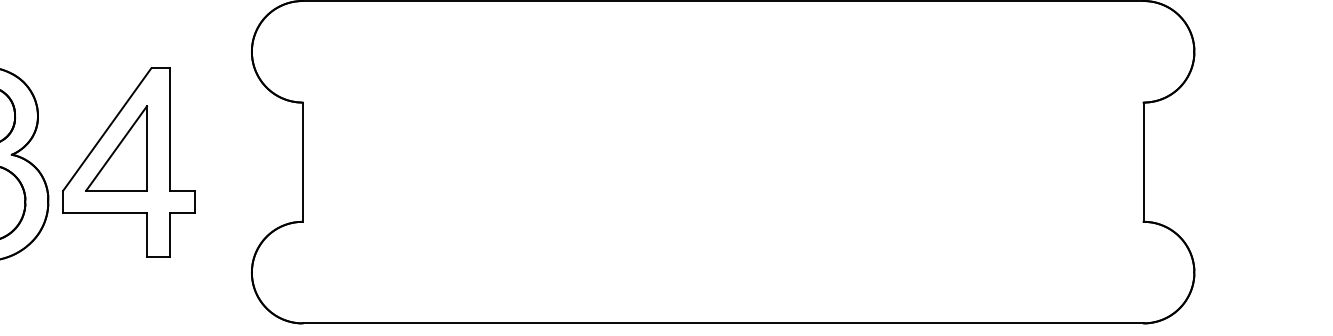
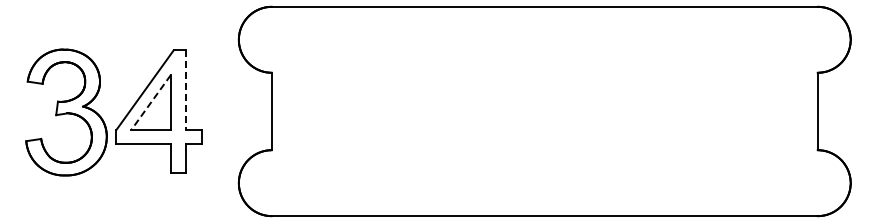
line: (169, 129) -> (185, 90), solid -> dashed
line: (117, 148) -> (151, 102), solid -> dashed

